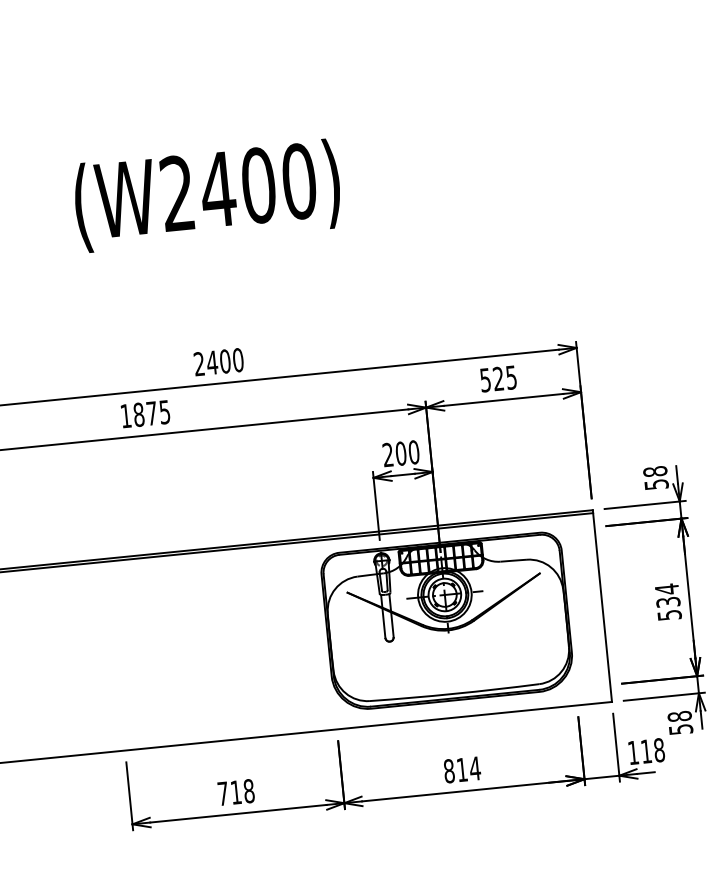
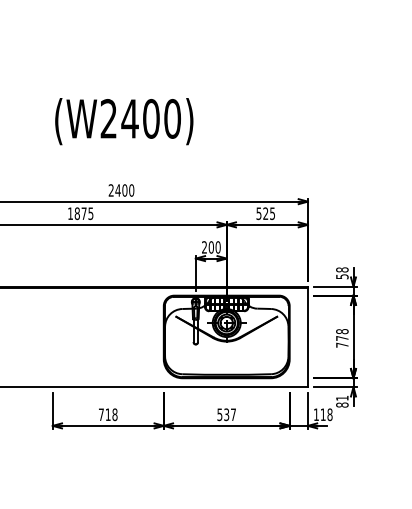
text: (207, 195) -> (124, 121), moved
text: (668, 600) -> (342, 337), 534 -> 778
text: (680, 722) -> (342, 401), 58 -> 81
text: (461, 769) -> (226, 414), 814 -> 537

